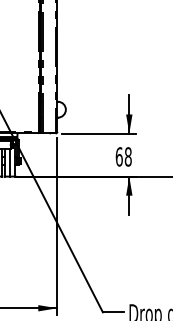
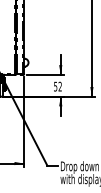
text: (122, 156) -> (57, 86), 68 -> 52

